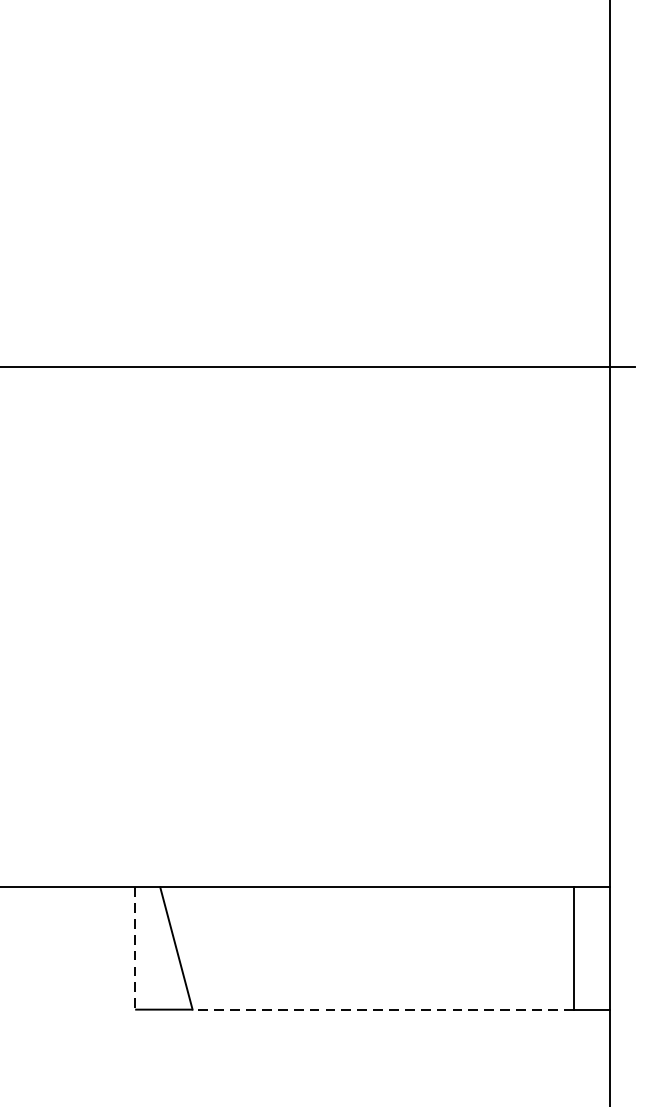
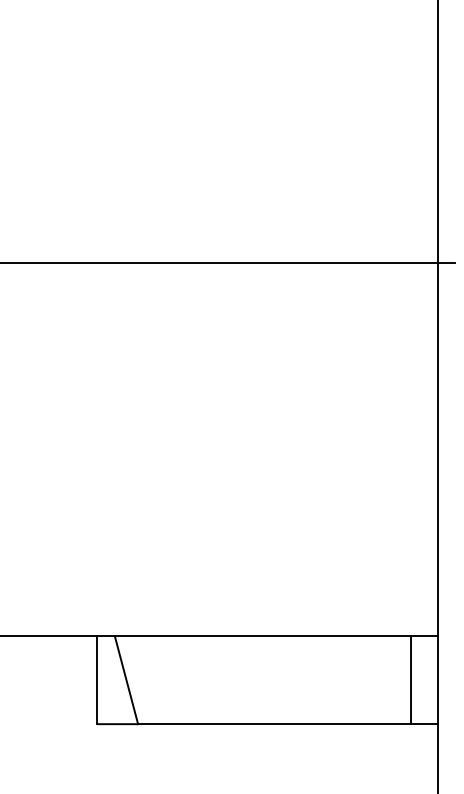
line: (134, 948) -> (96, 680), dashed -> solid
line: (382, 1010) -> (274, 724), dashed -> solid

